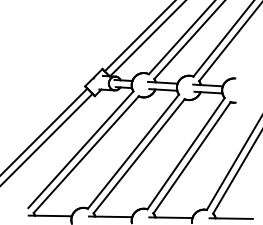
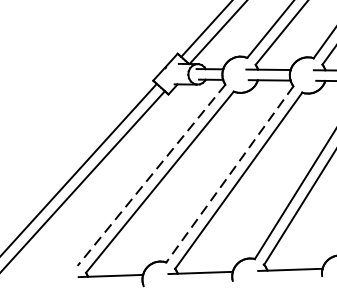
line: (80, 150) -> (150, 176), solid -> dashed
line: (133, 151) -> (229, 174), solid -> dashed

